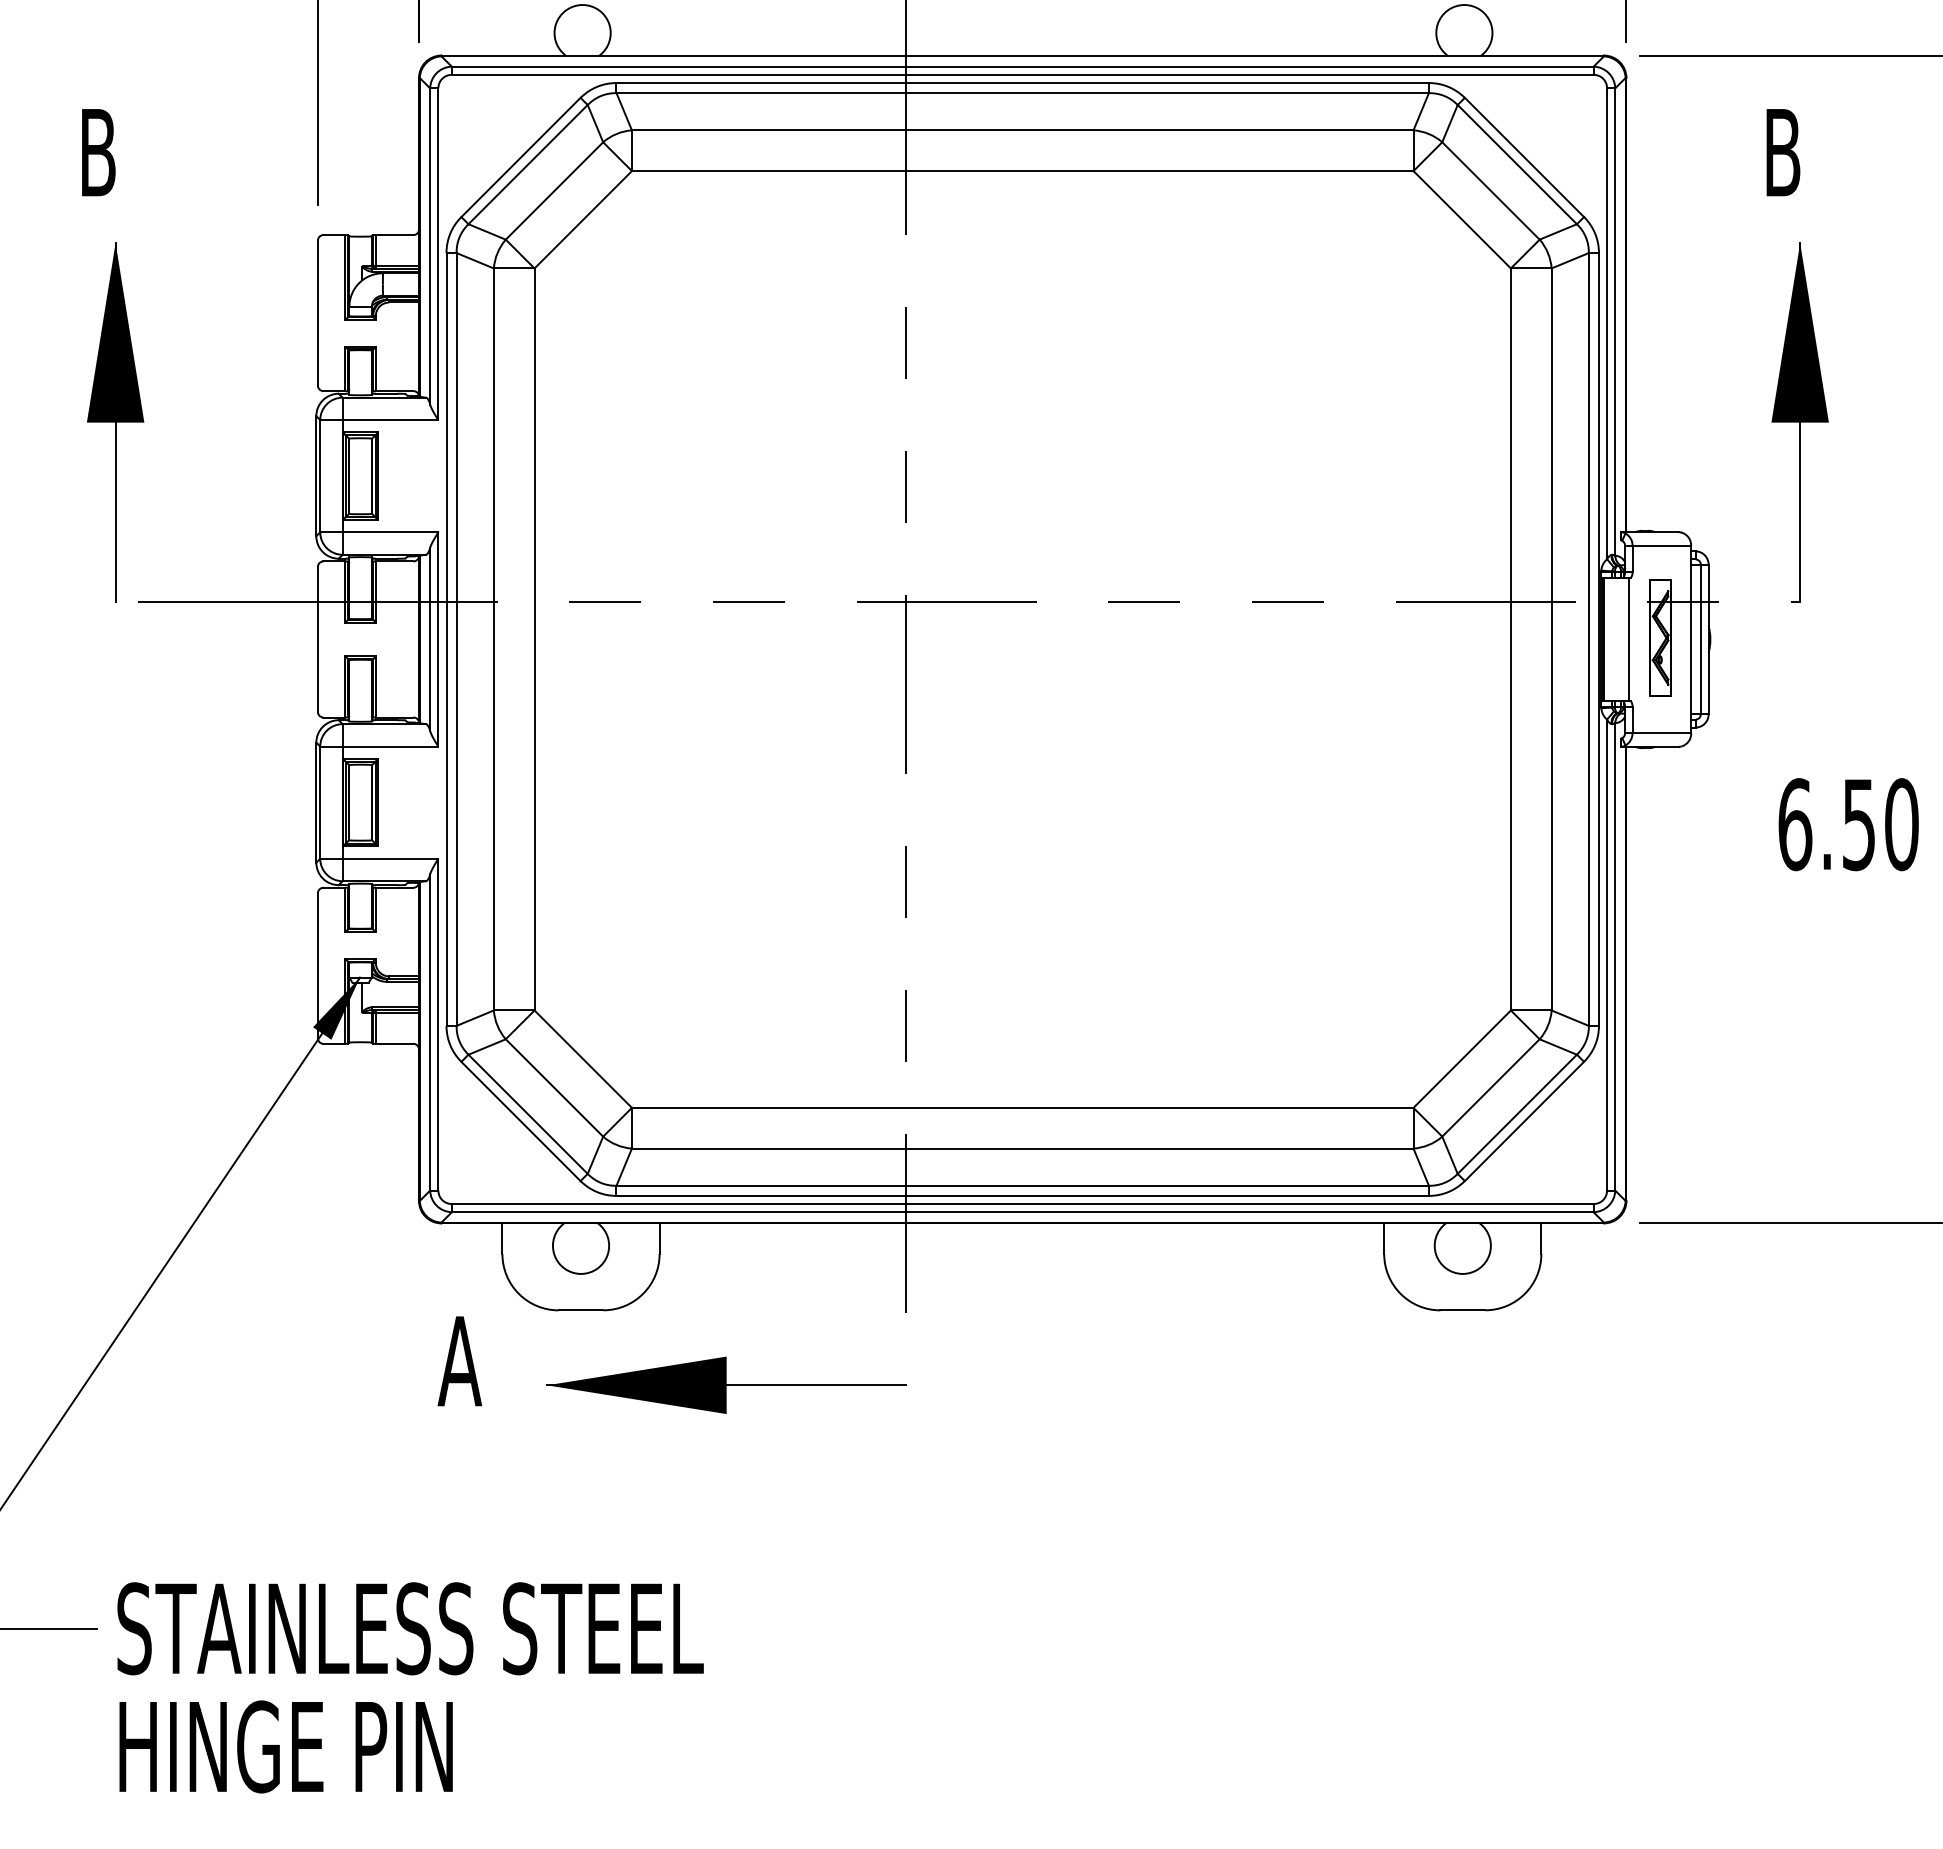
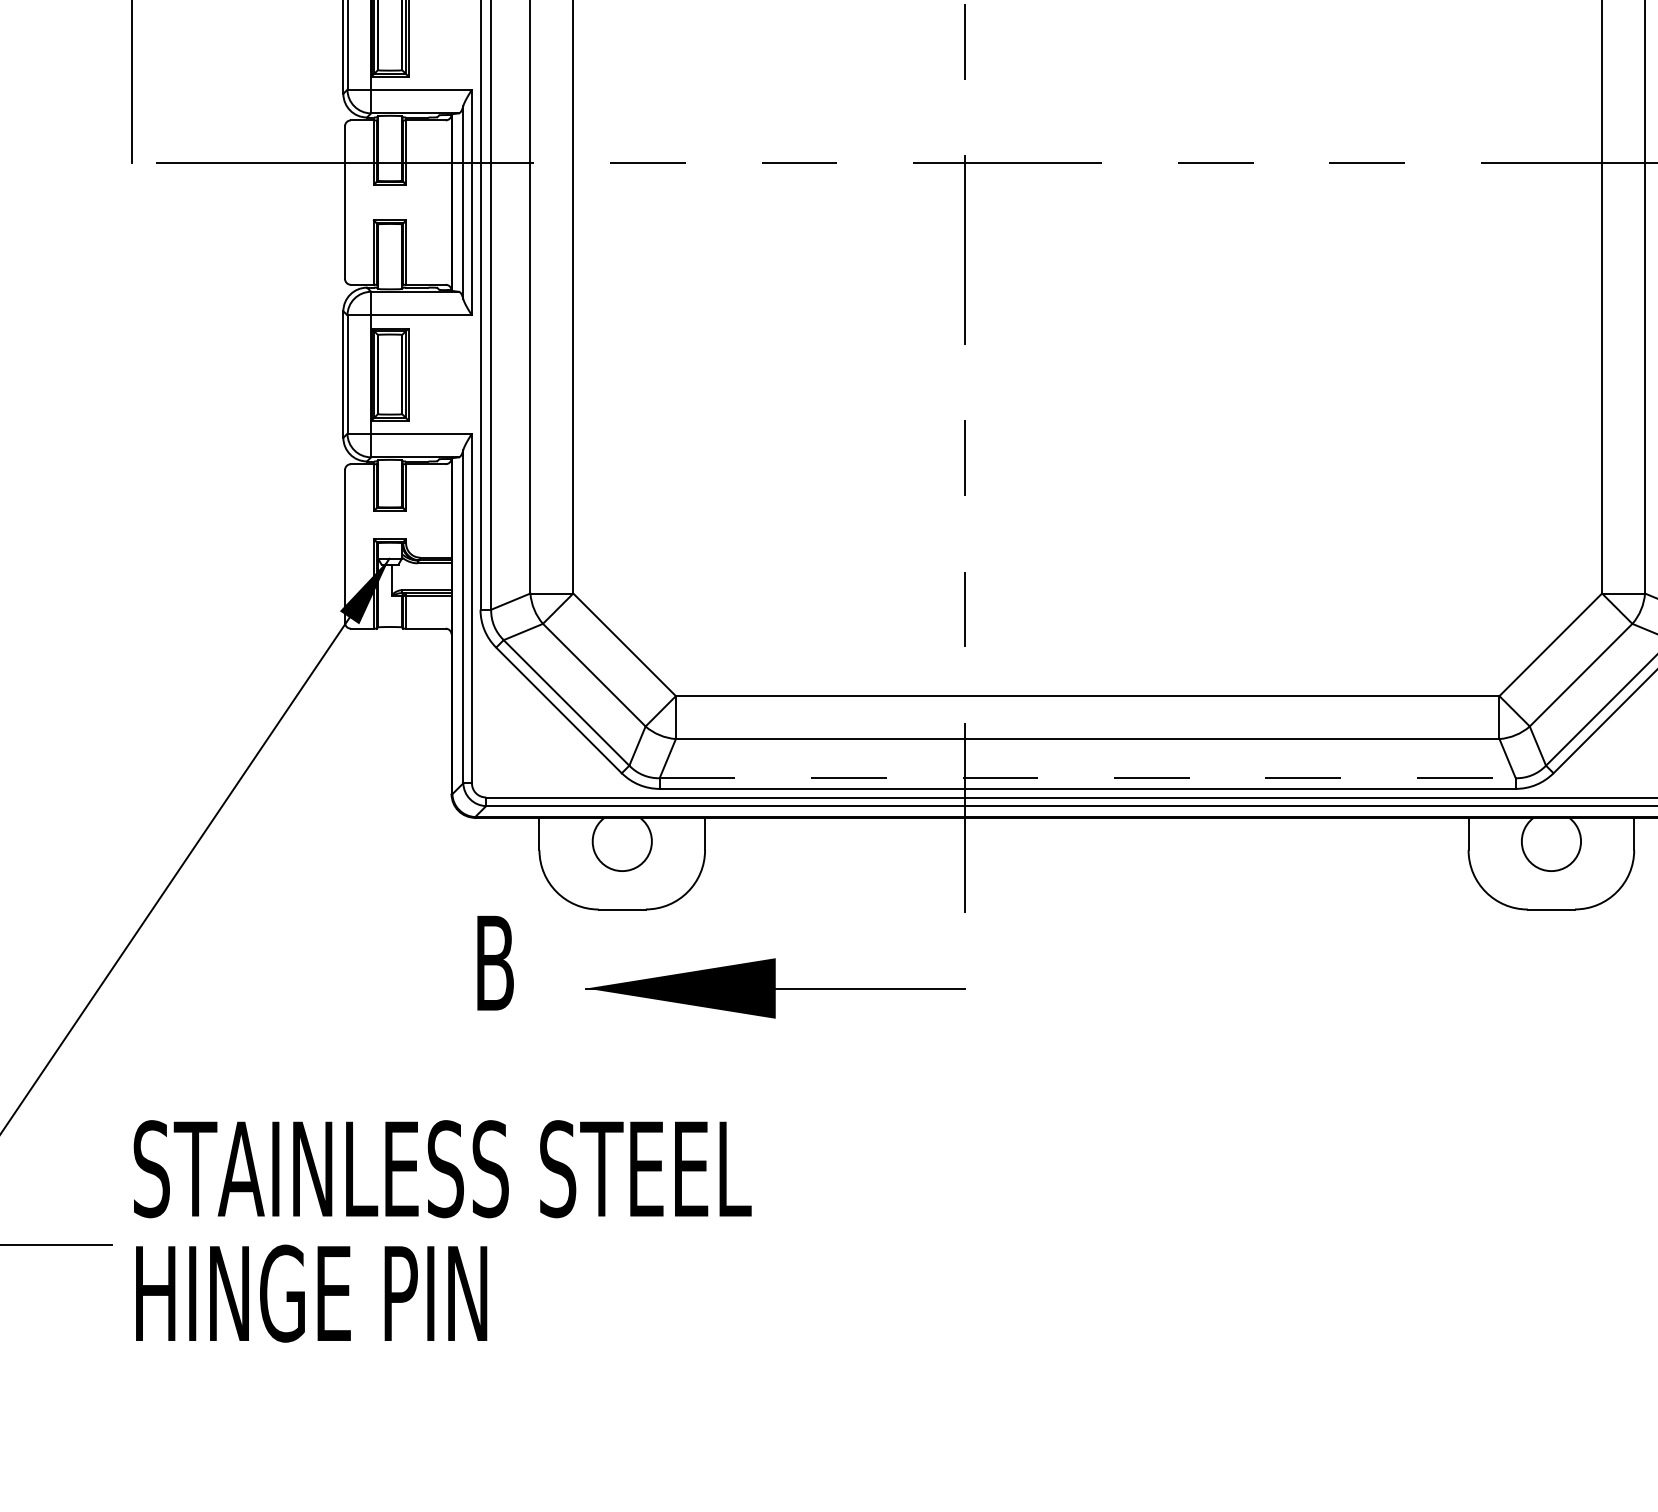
line: (1023, 1185) -> (1088, 777), solid -> dashed
text: (459, 1361) -> (494, 963), A -> B
text: (410, 1687) -> (442, 1231), moved

